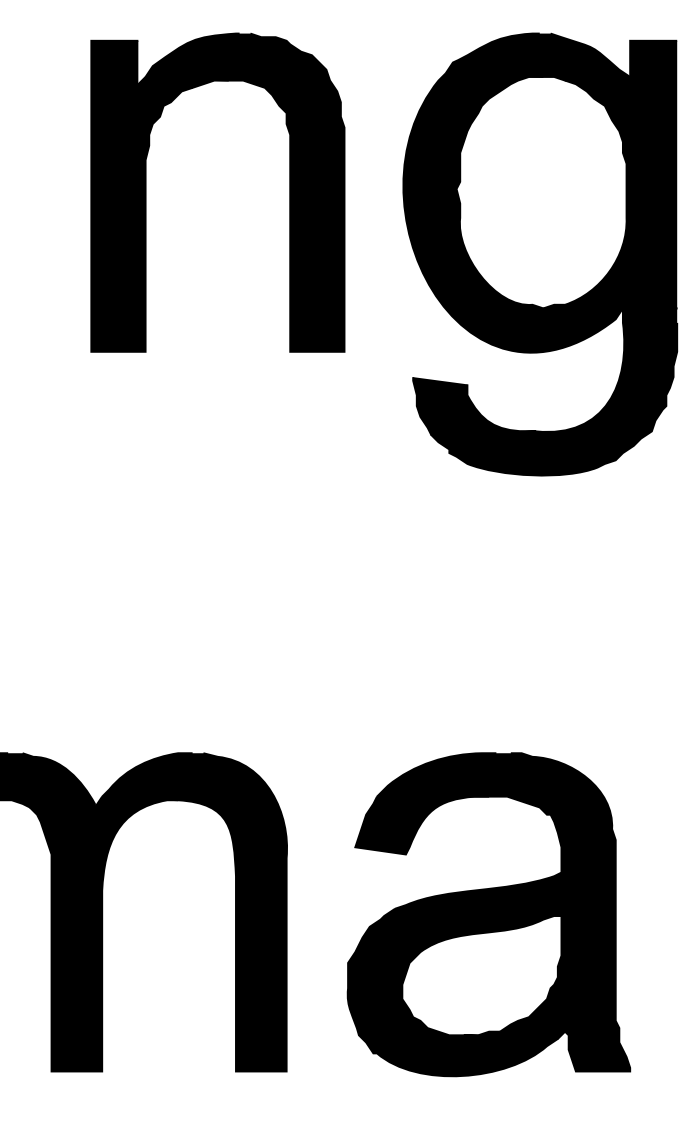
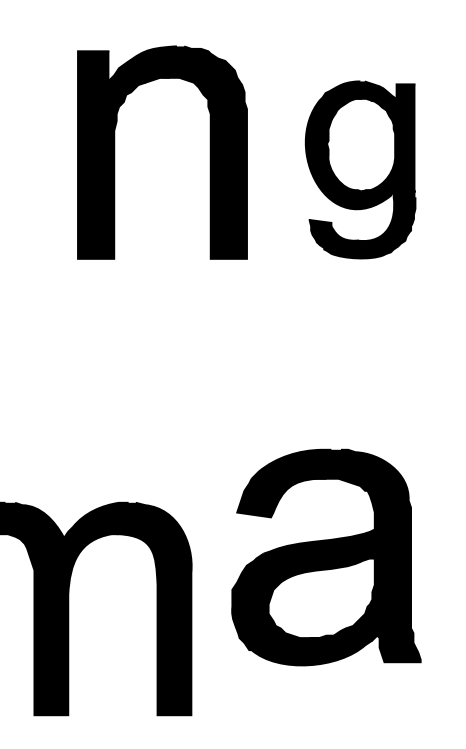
part: (147, 192) -> (115, 152), moved
part: (540, 253) -> (360, 169), size x0.6
part: (489, 914) -> (326, 557), moved

